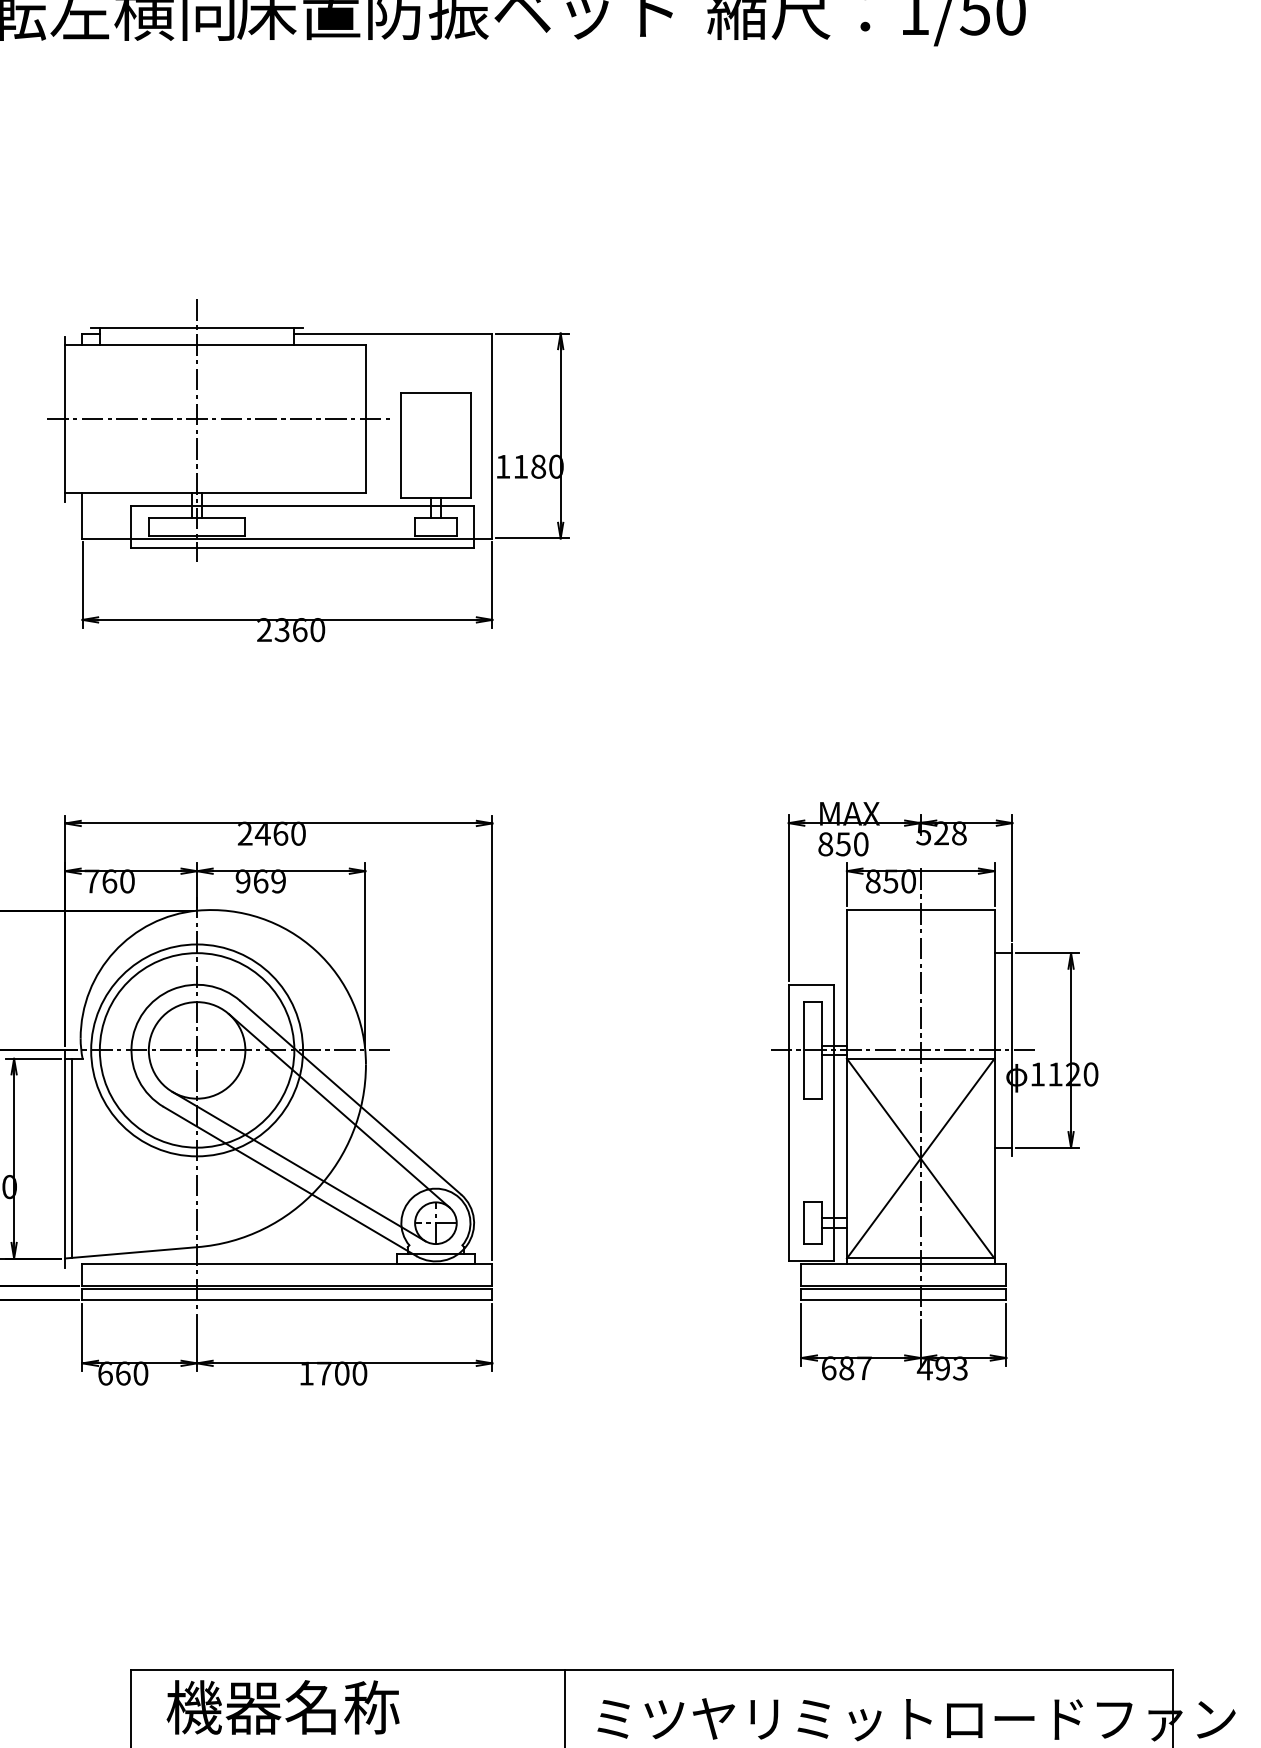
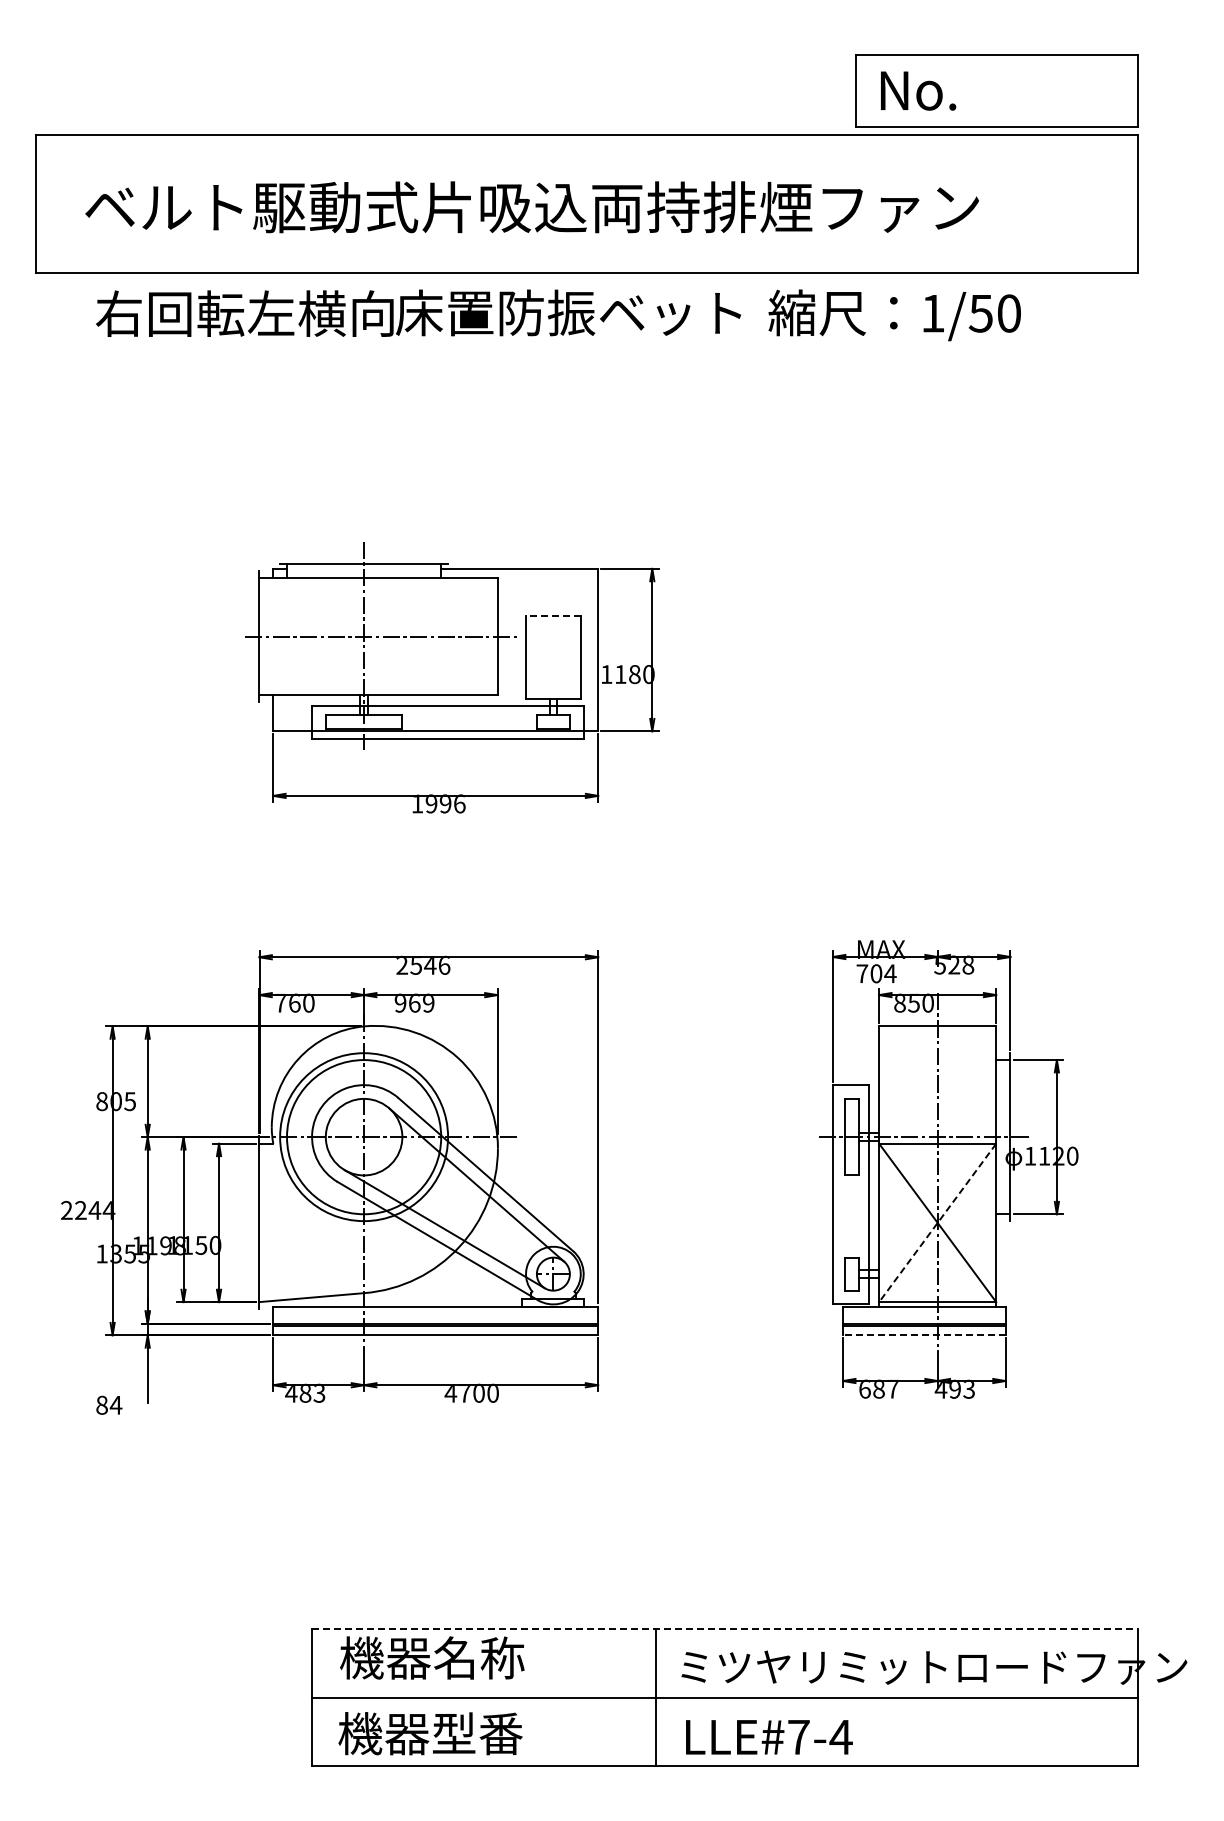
line: (434, 393) -> (552, 616), solid -> dashed
text: (290, 629) -> (438, 803), 2360 -> 1996
text: (279, 832) -> (429, 964), 2460 -> 2546
text: (843, 843) -> (876, 973), 850 -> 704
line: (71, 1158) -> (264, 1222), removed
line: (920, 1159) -> (937, 1223), solid -> dashed
line: (902, 1300) -> (923, 1335), solid -> dashed
text: (123, 1372) -> (305, 1392), 660 -> 483
text: (306, 1375) -> (450, 1394), 1700 -> 4700
line: (653, 1670) -> (725, 1628), solid -> dashed

